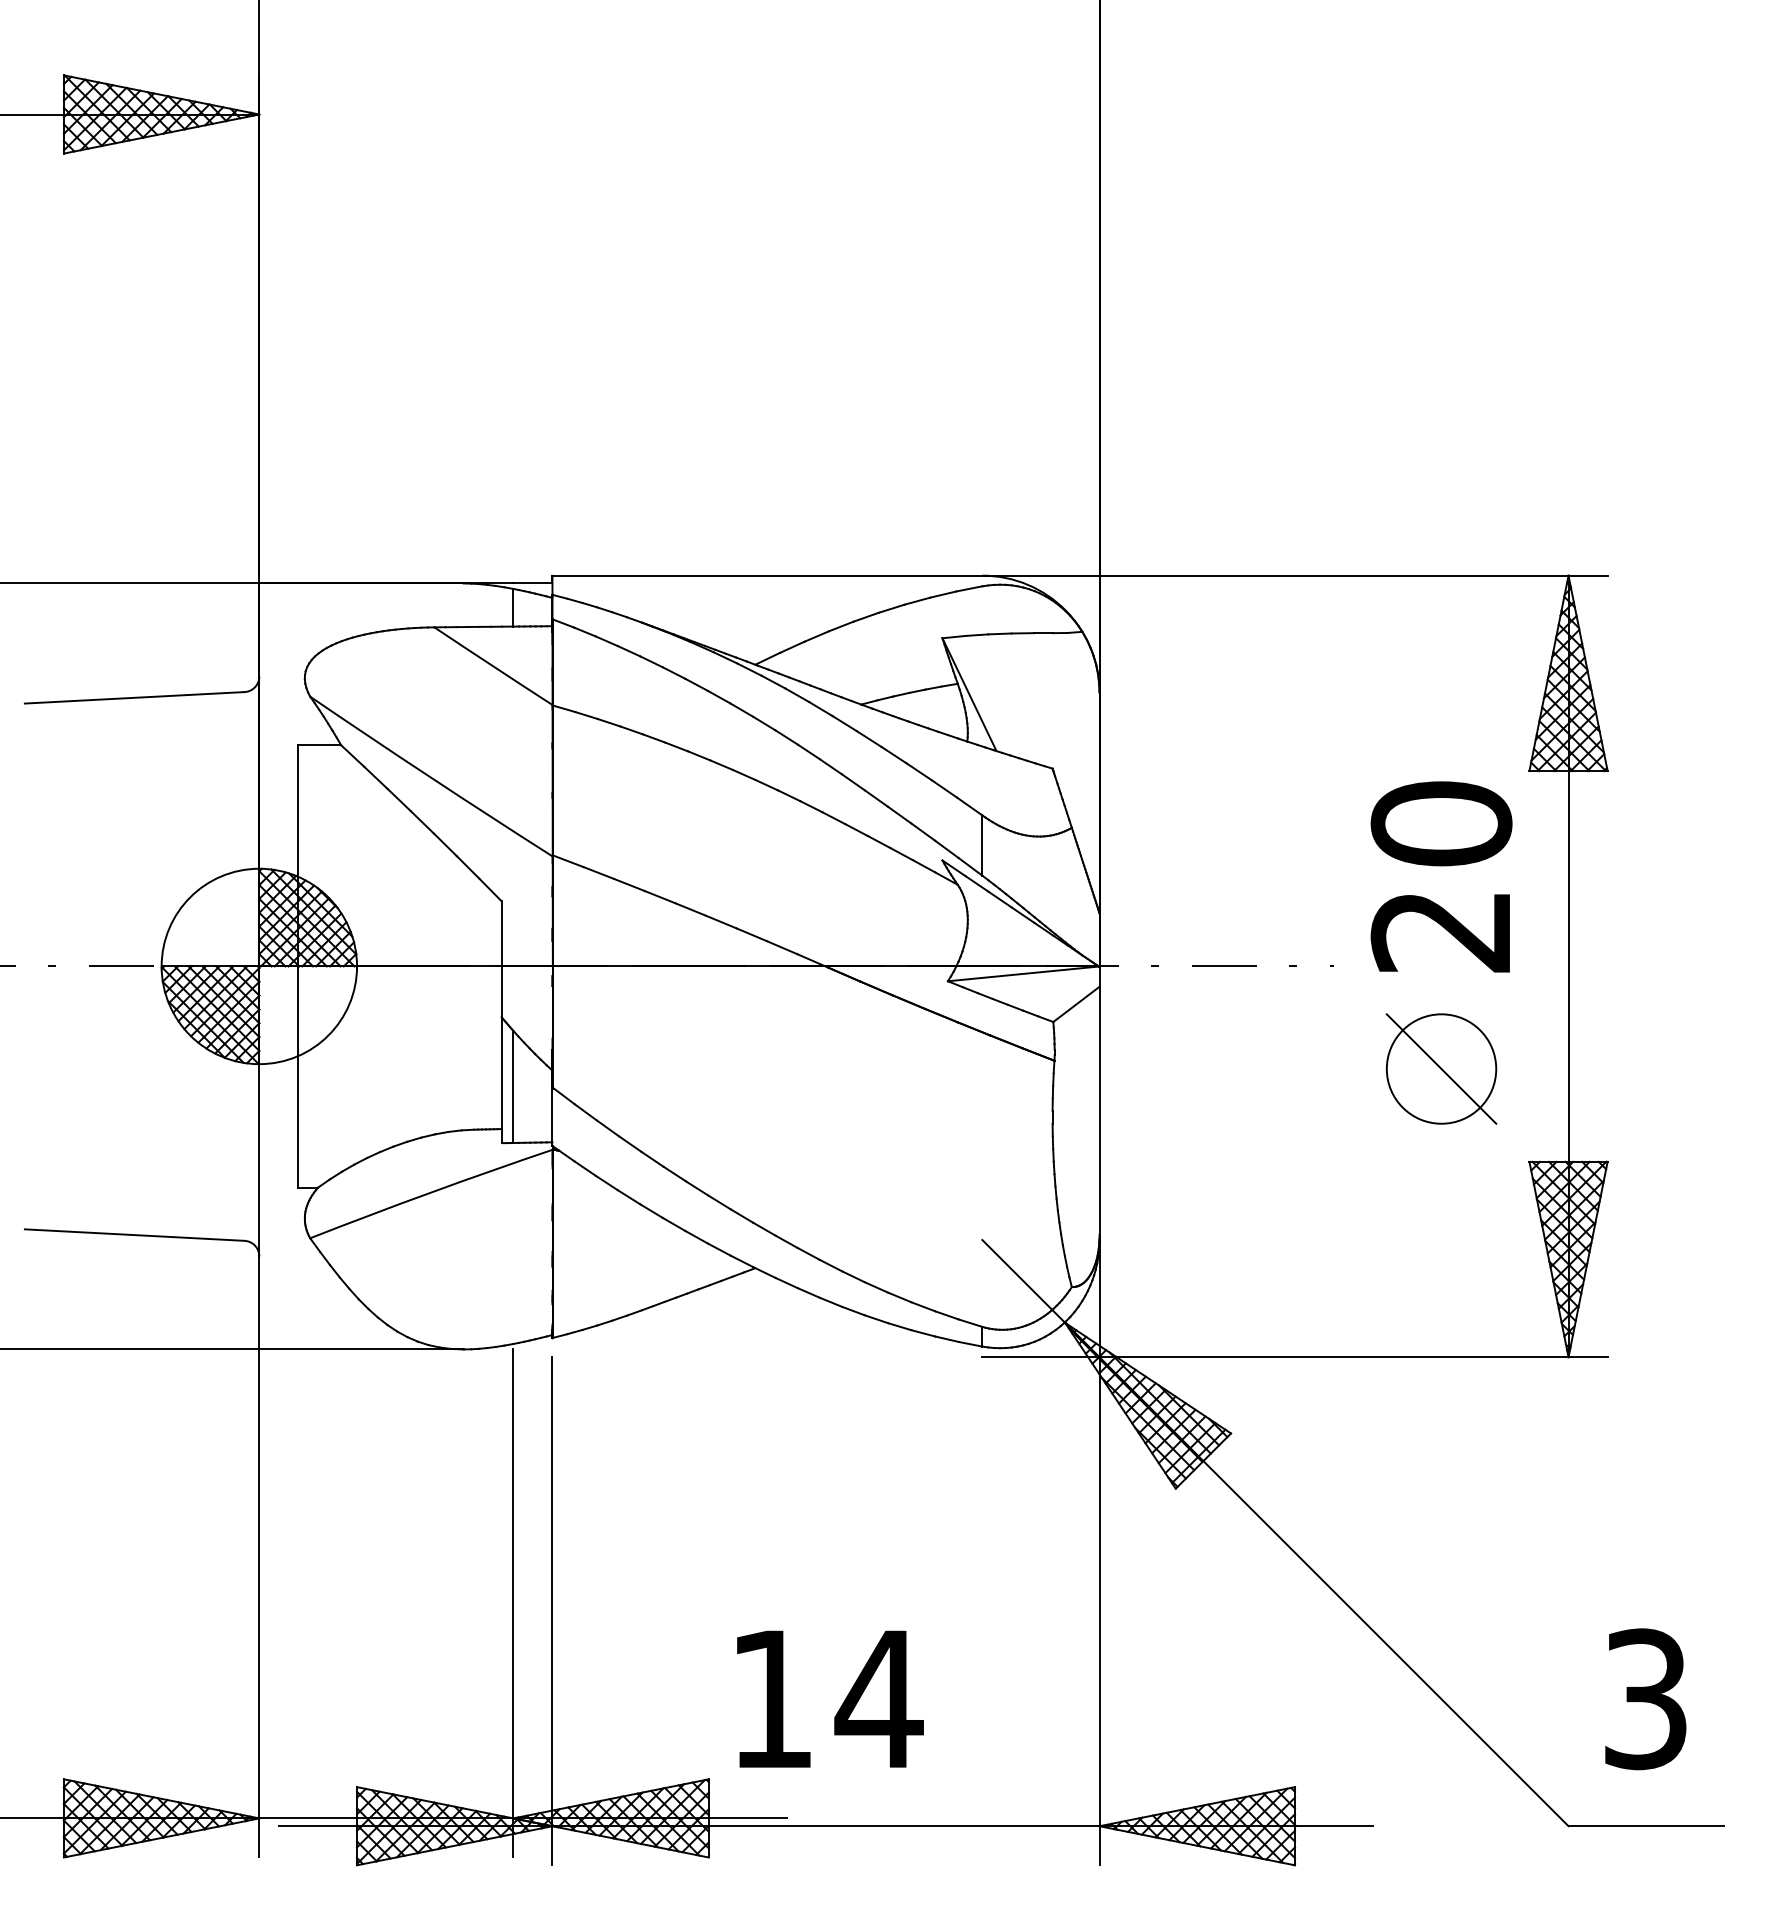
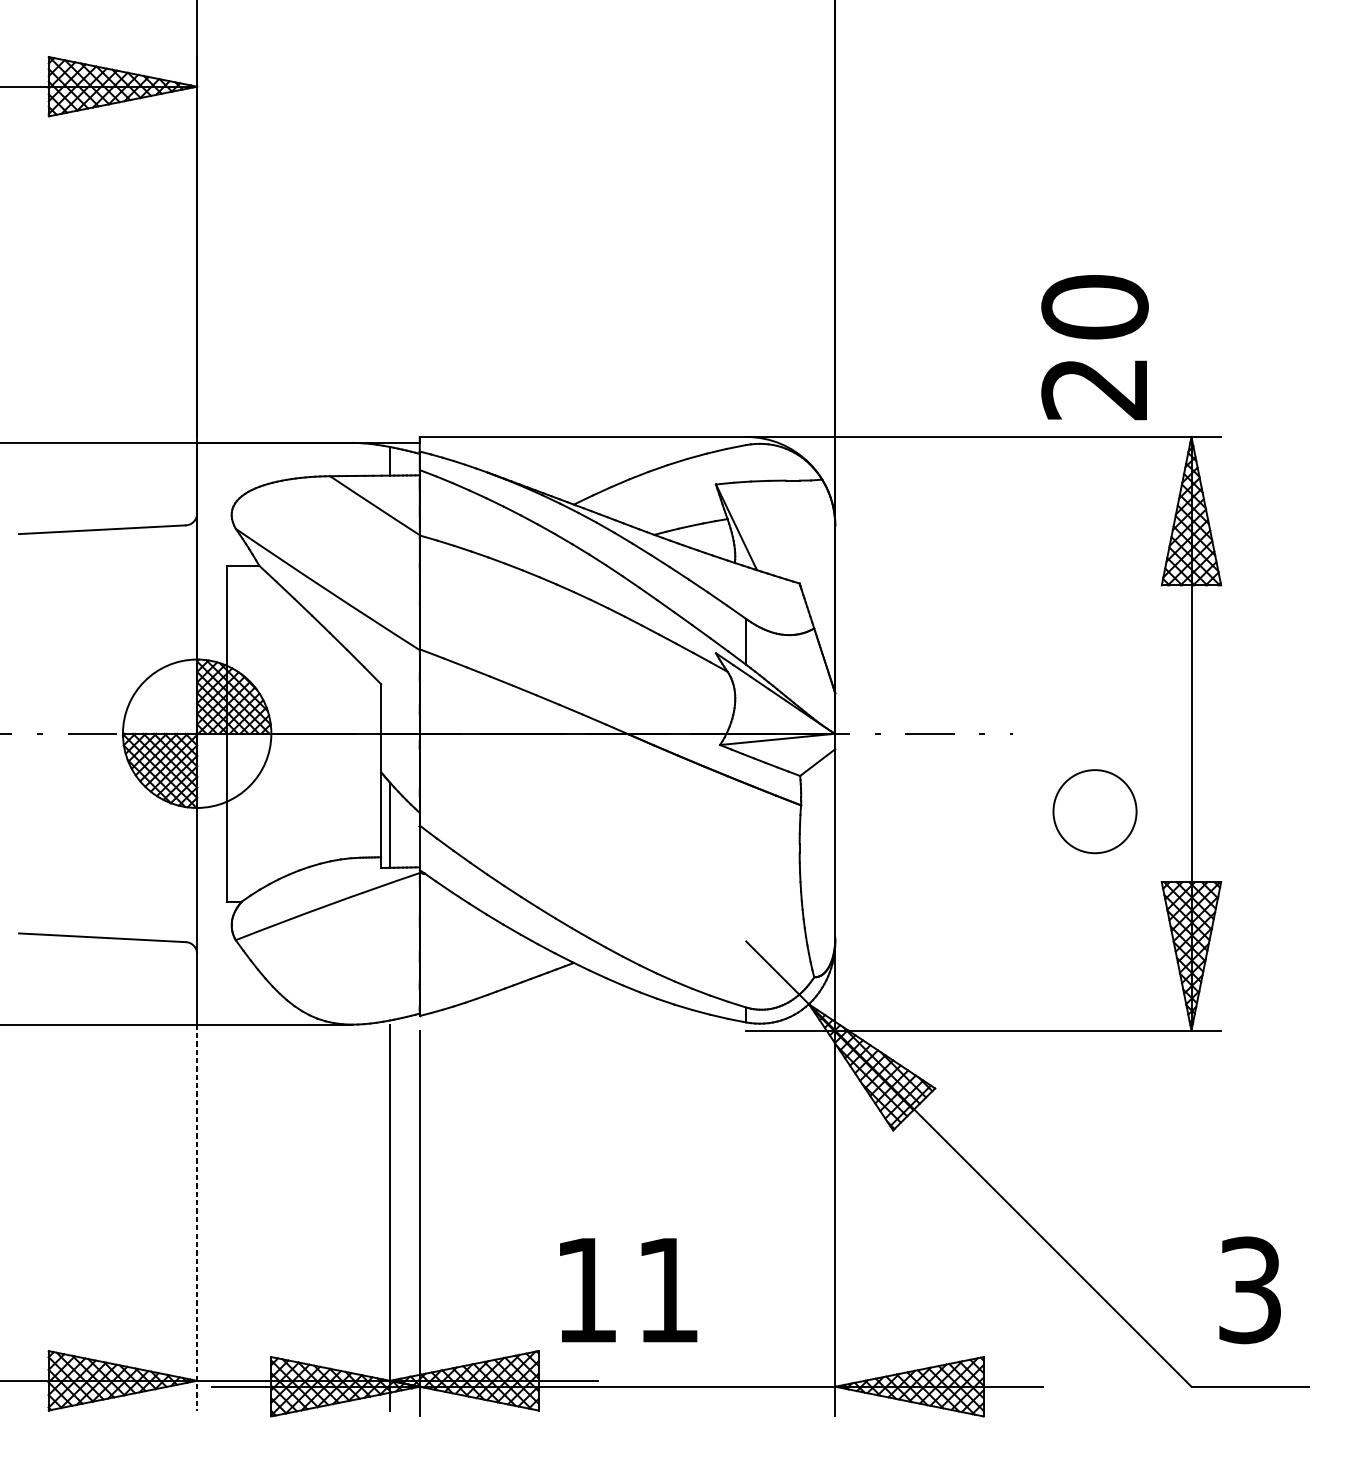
text: (1441, 876) -> (1095, 347), moved
line: (1441, 1068) -> (1095, 811), removed
line: (259, 1603) -> (197, 1217), solid -> dashed
text: (878, 1698) -> (667, 1289), 14 -> 11

